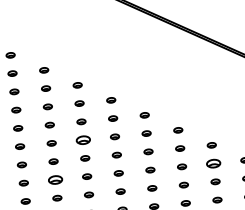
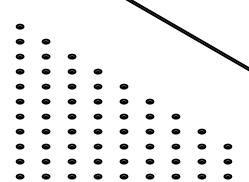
part: (82, 140) -> (71, 101), size x0.62
part: (213, 163) -> (175, 131), size x0.62
part: (54, 179) -> (45, 131), size x0.62

